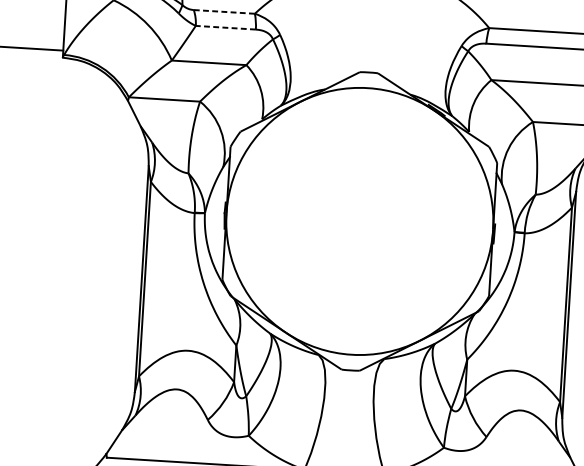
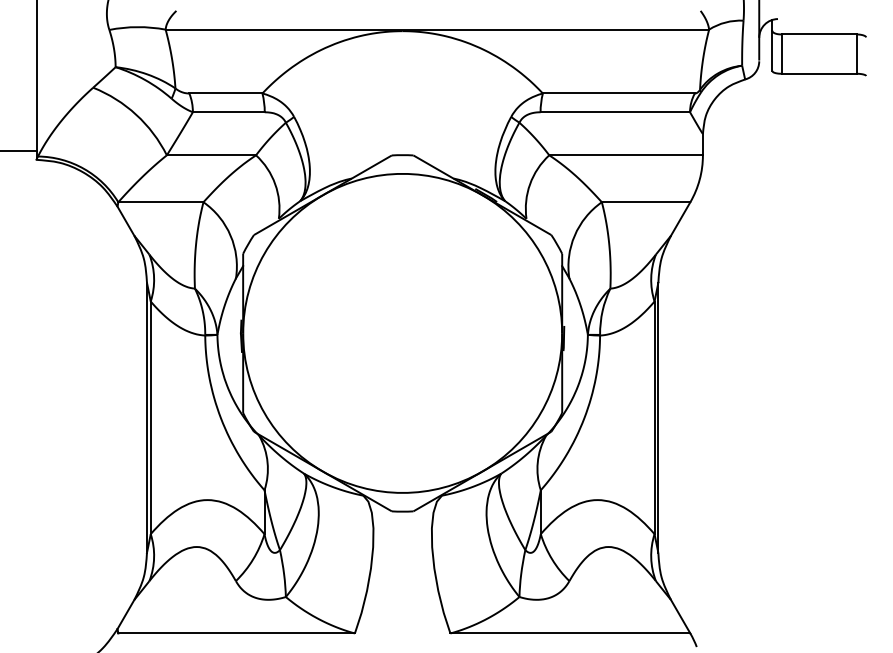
line: (224, 11) -> (225, 93), dashed -> solid
line: (225, 27) -> (228, 112), dashed -> solid

